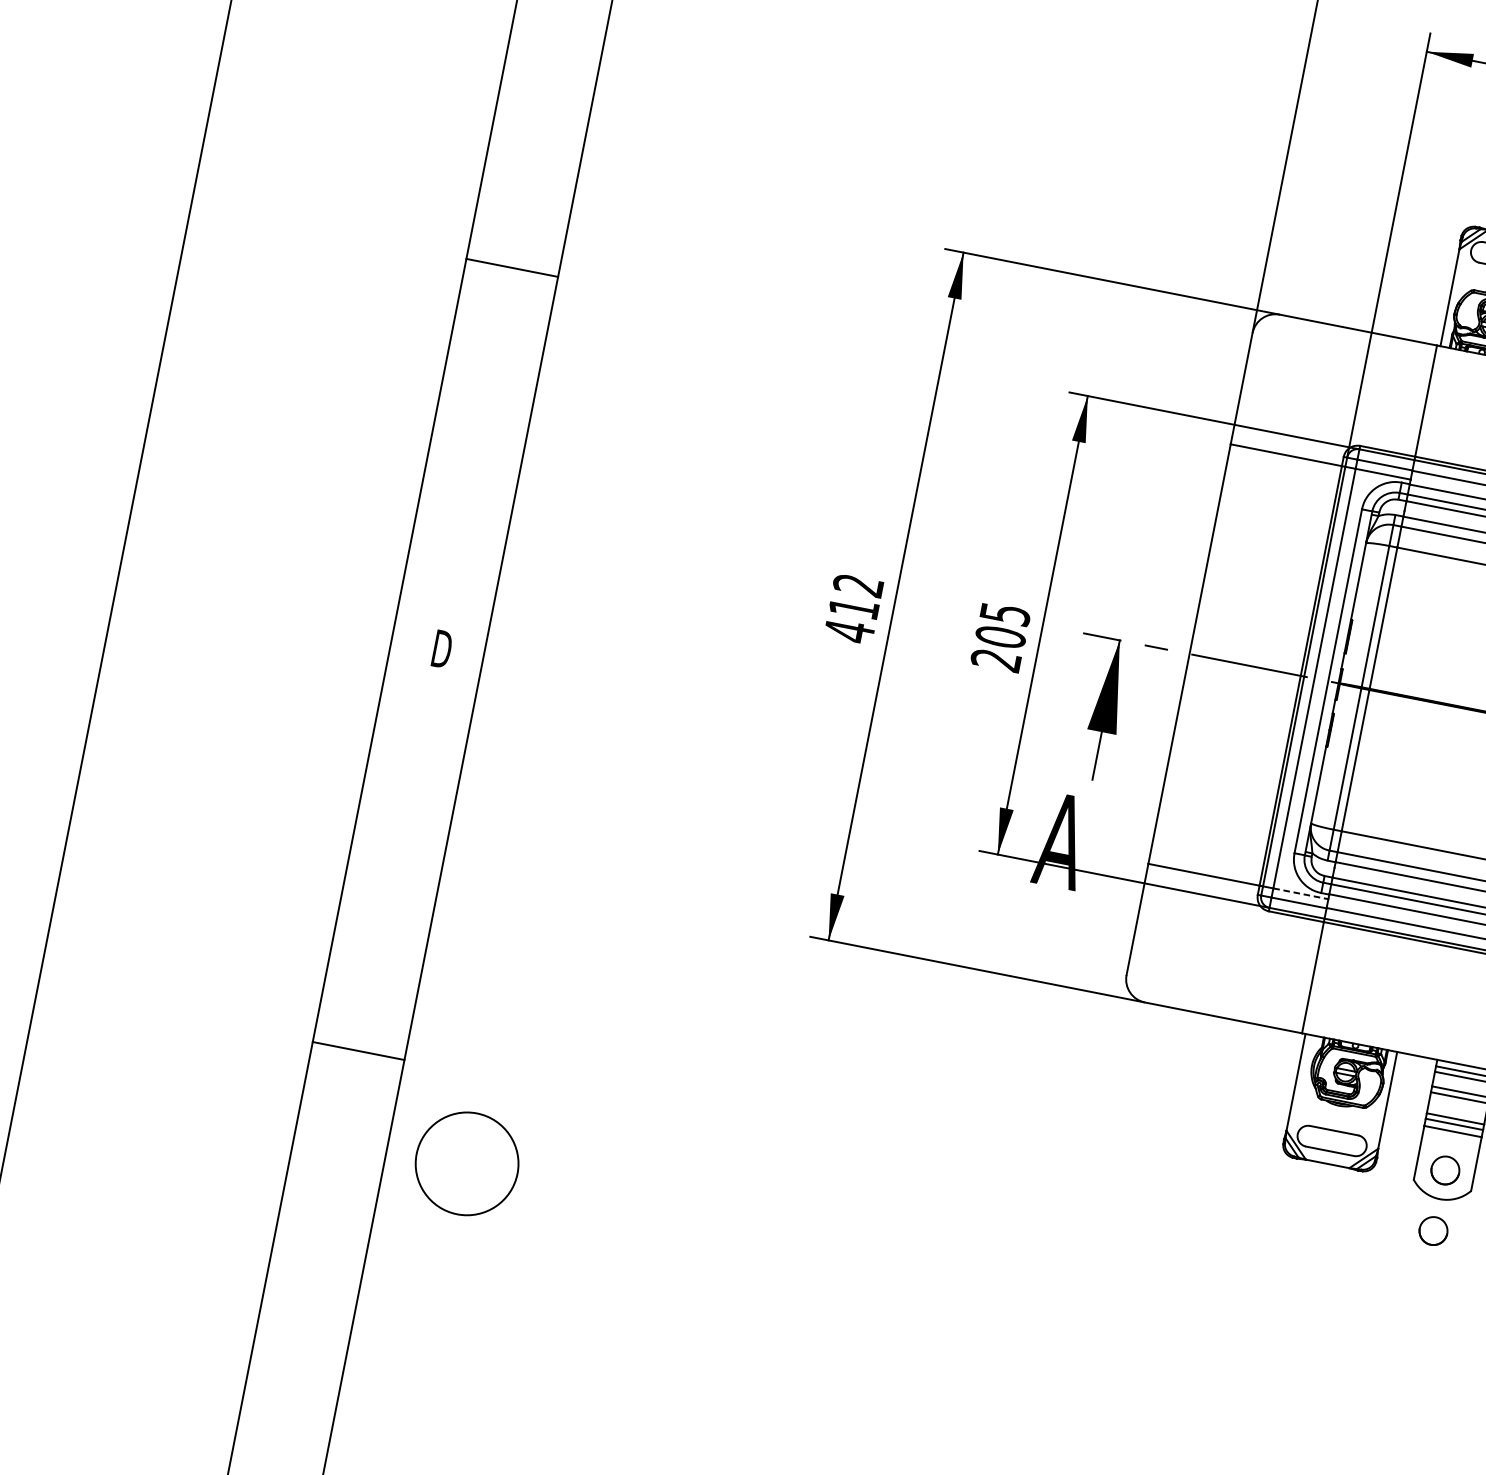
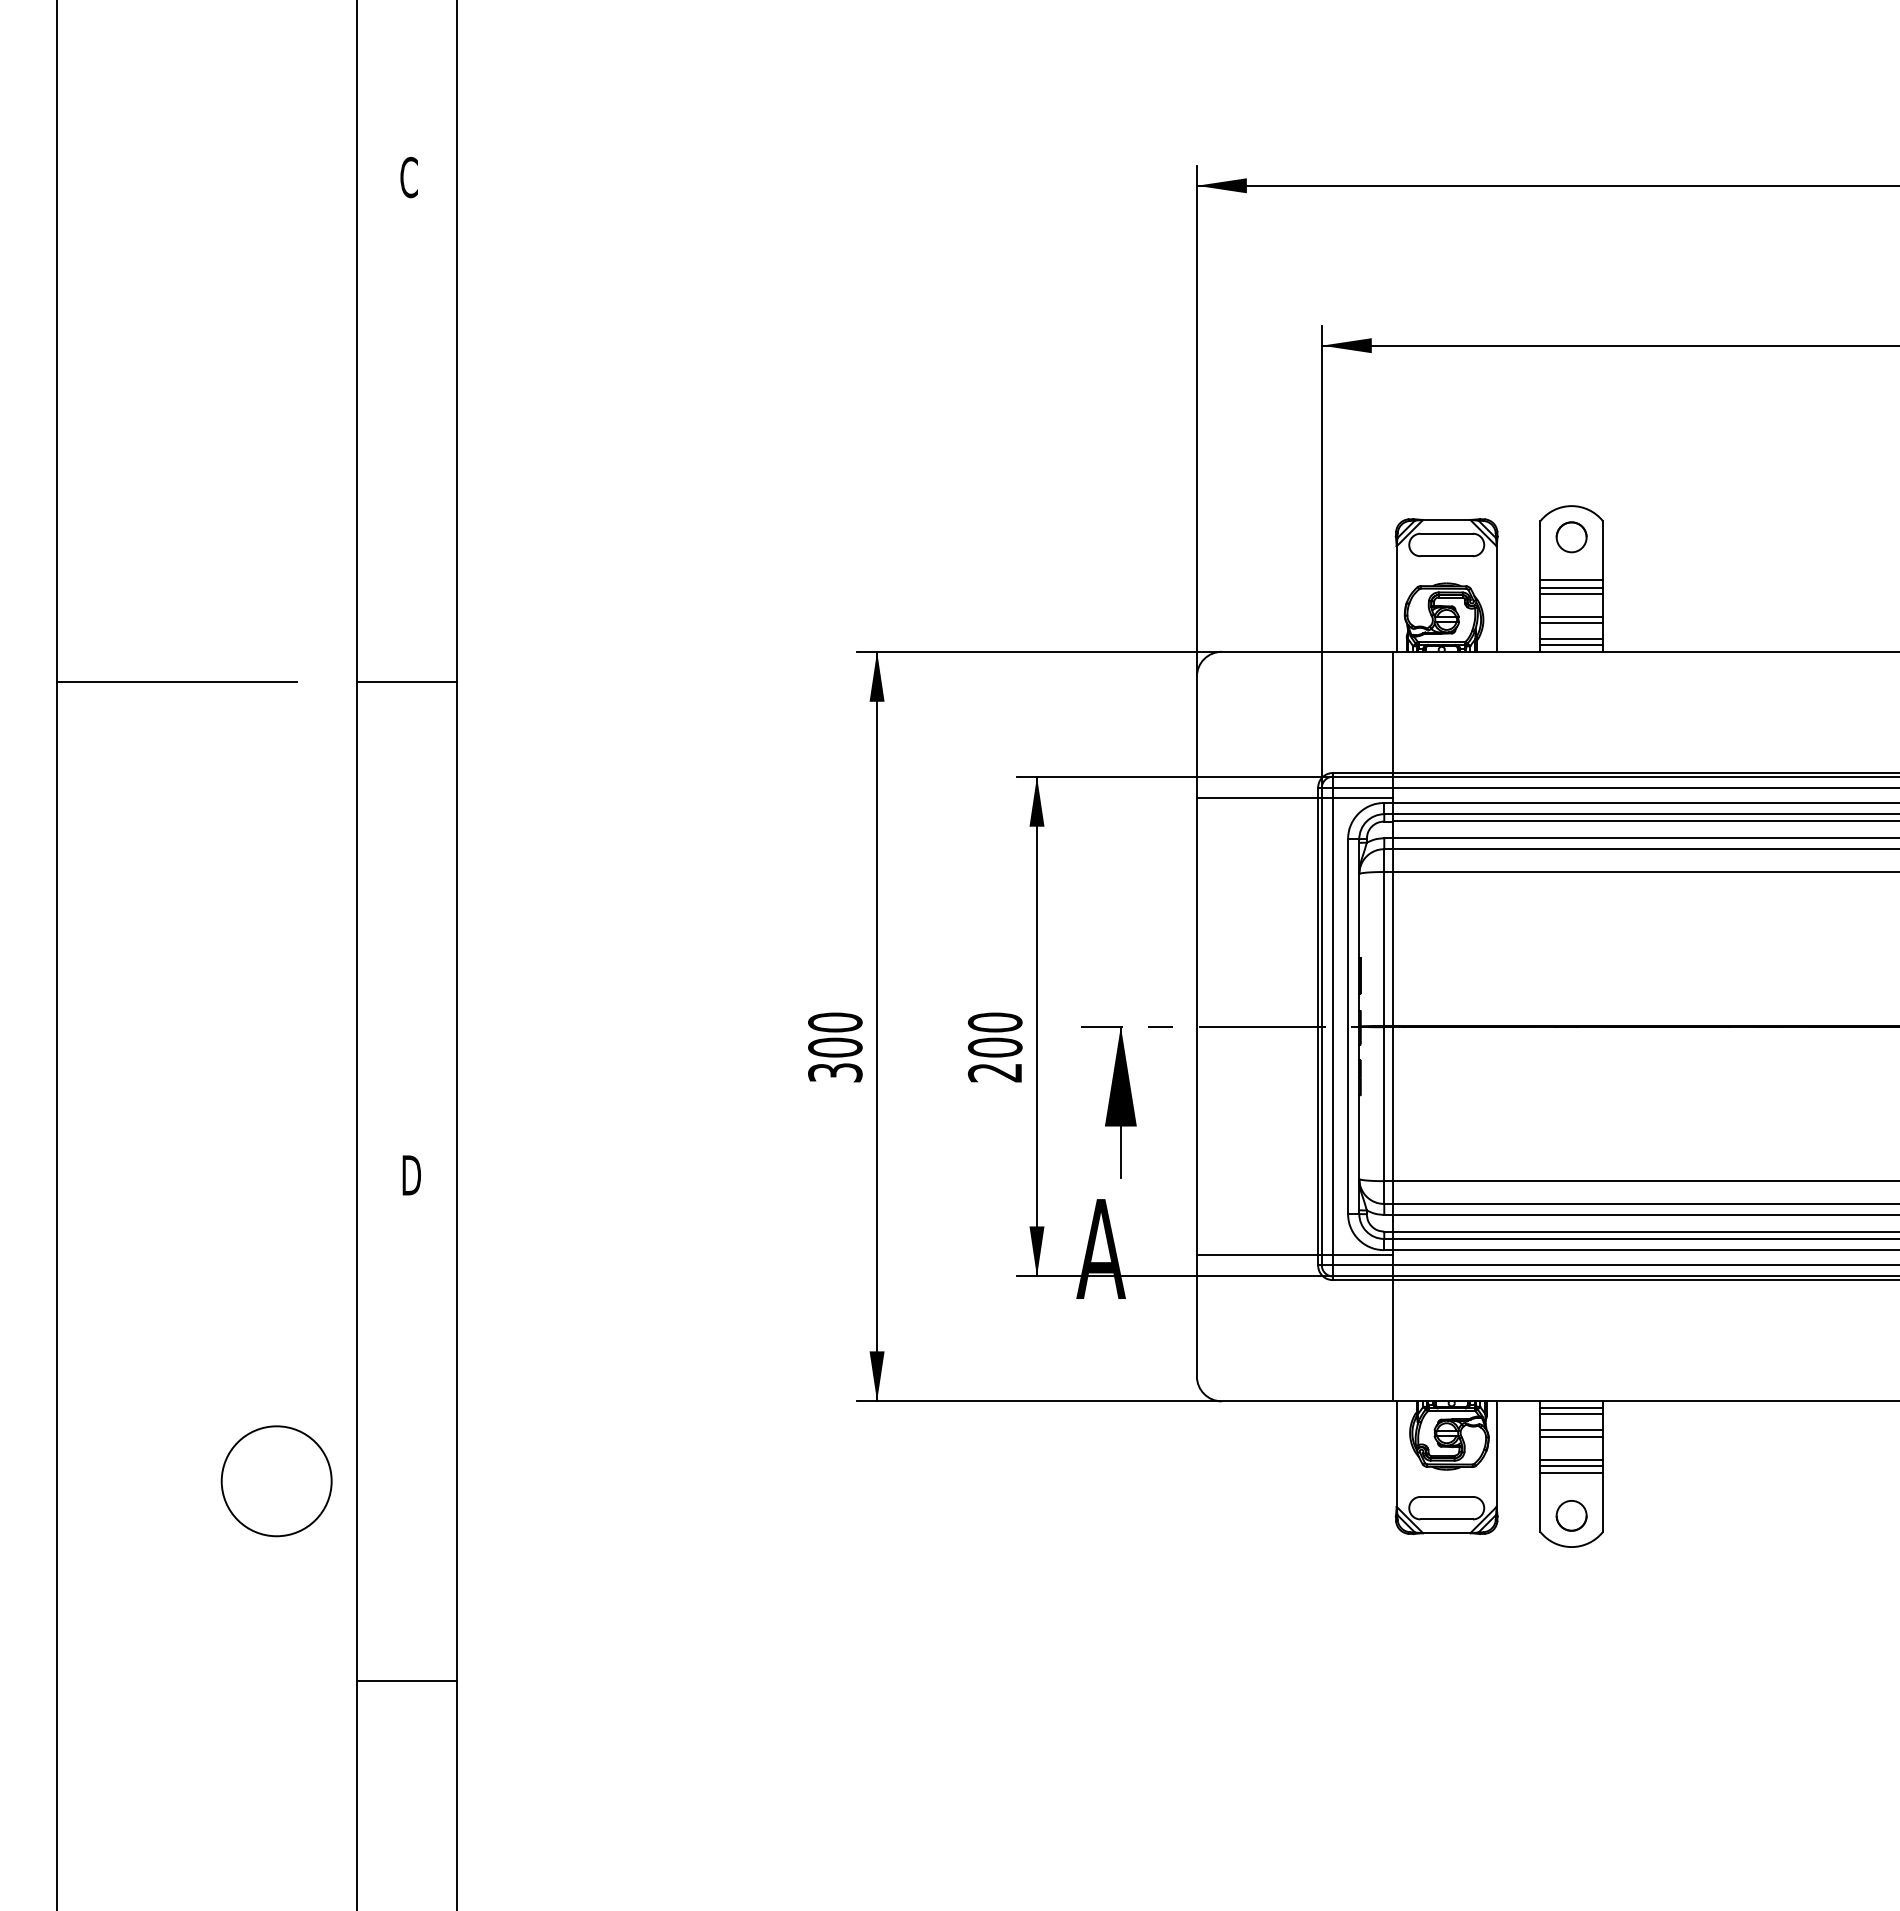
line: (315, 153) -> (176, 681), added
line: (512, 267) -> (406, 681), moved
text: (854, 608) -> (835, 1047), 412 -> 300
text: (1004, 613) -> (994, 1022), 205 -> 200
line: (1301, 894) -> (1363, 1255), dashed -> solid
line: (358, 1051) -> (406, 1681), moved
circle: (466, 1164) -> (276, 1481), moved
part: (1433, 1230) -> (1571, 1581), removed

